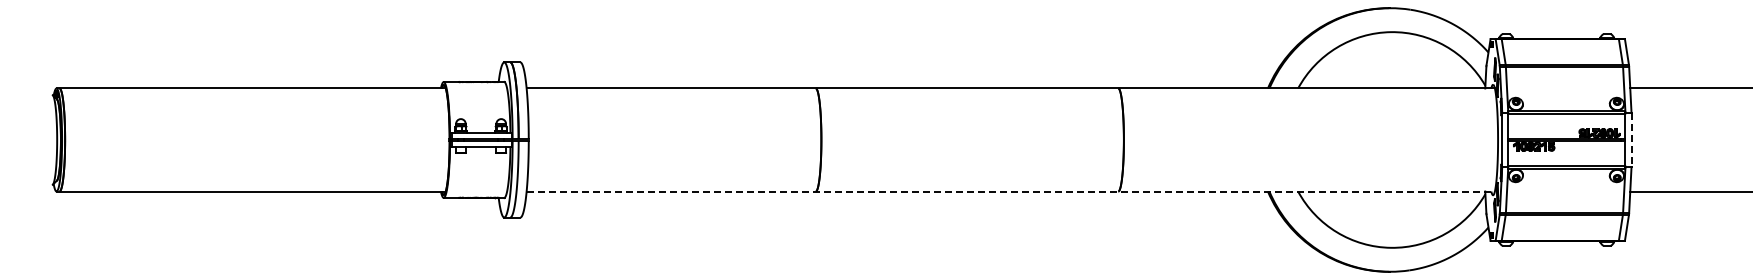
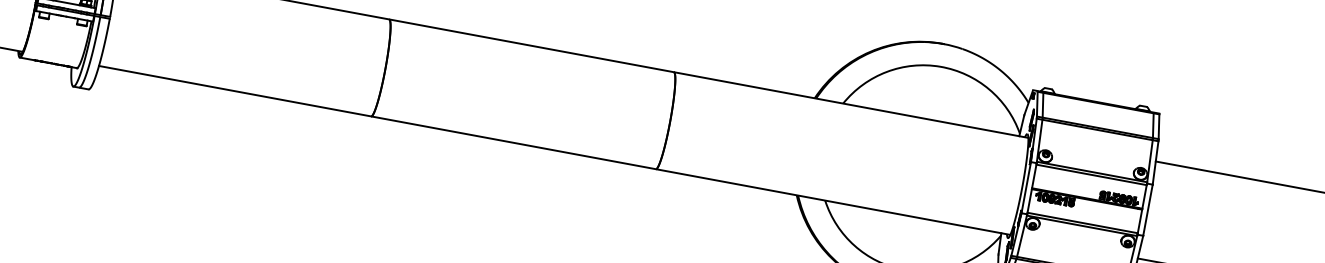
line: (1631, 140) -> (1147, 210), dashed -> solid
line: (1011, 191) -> (555, 150), dashed -> solid

